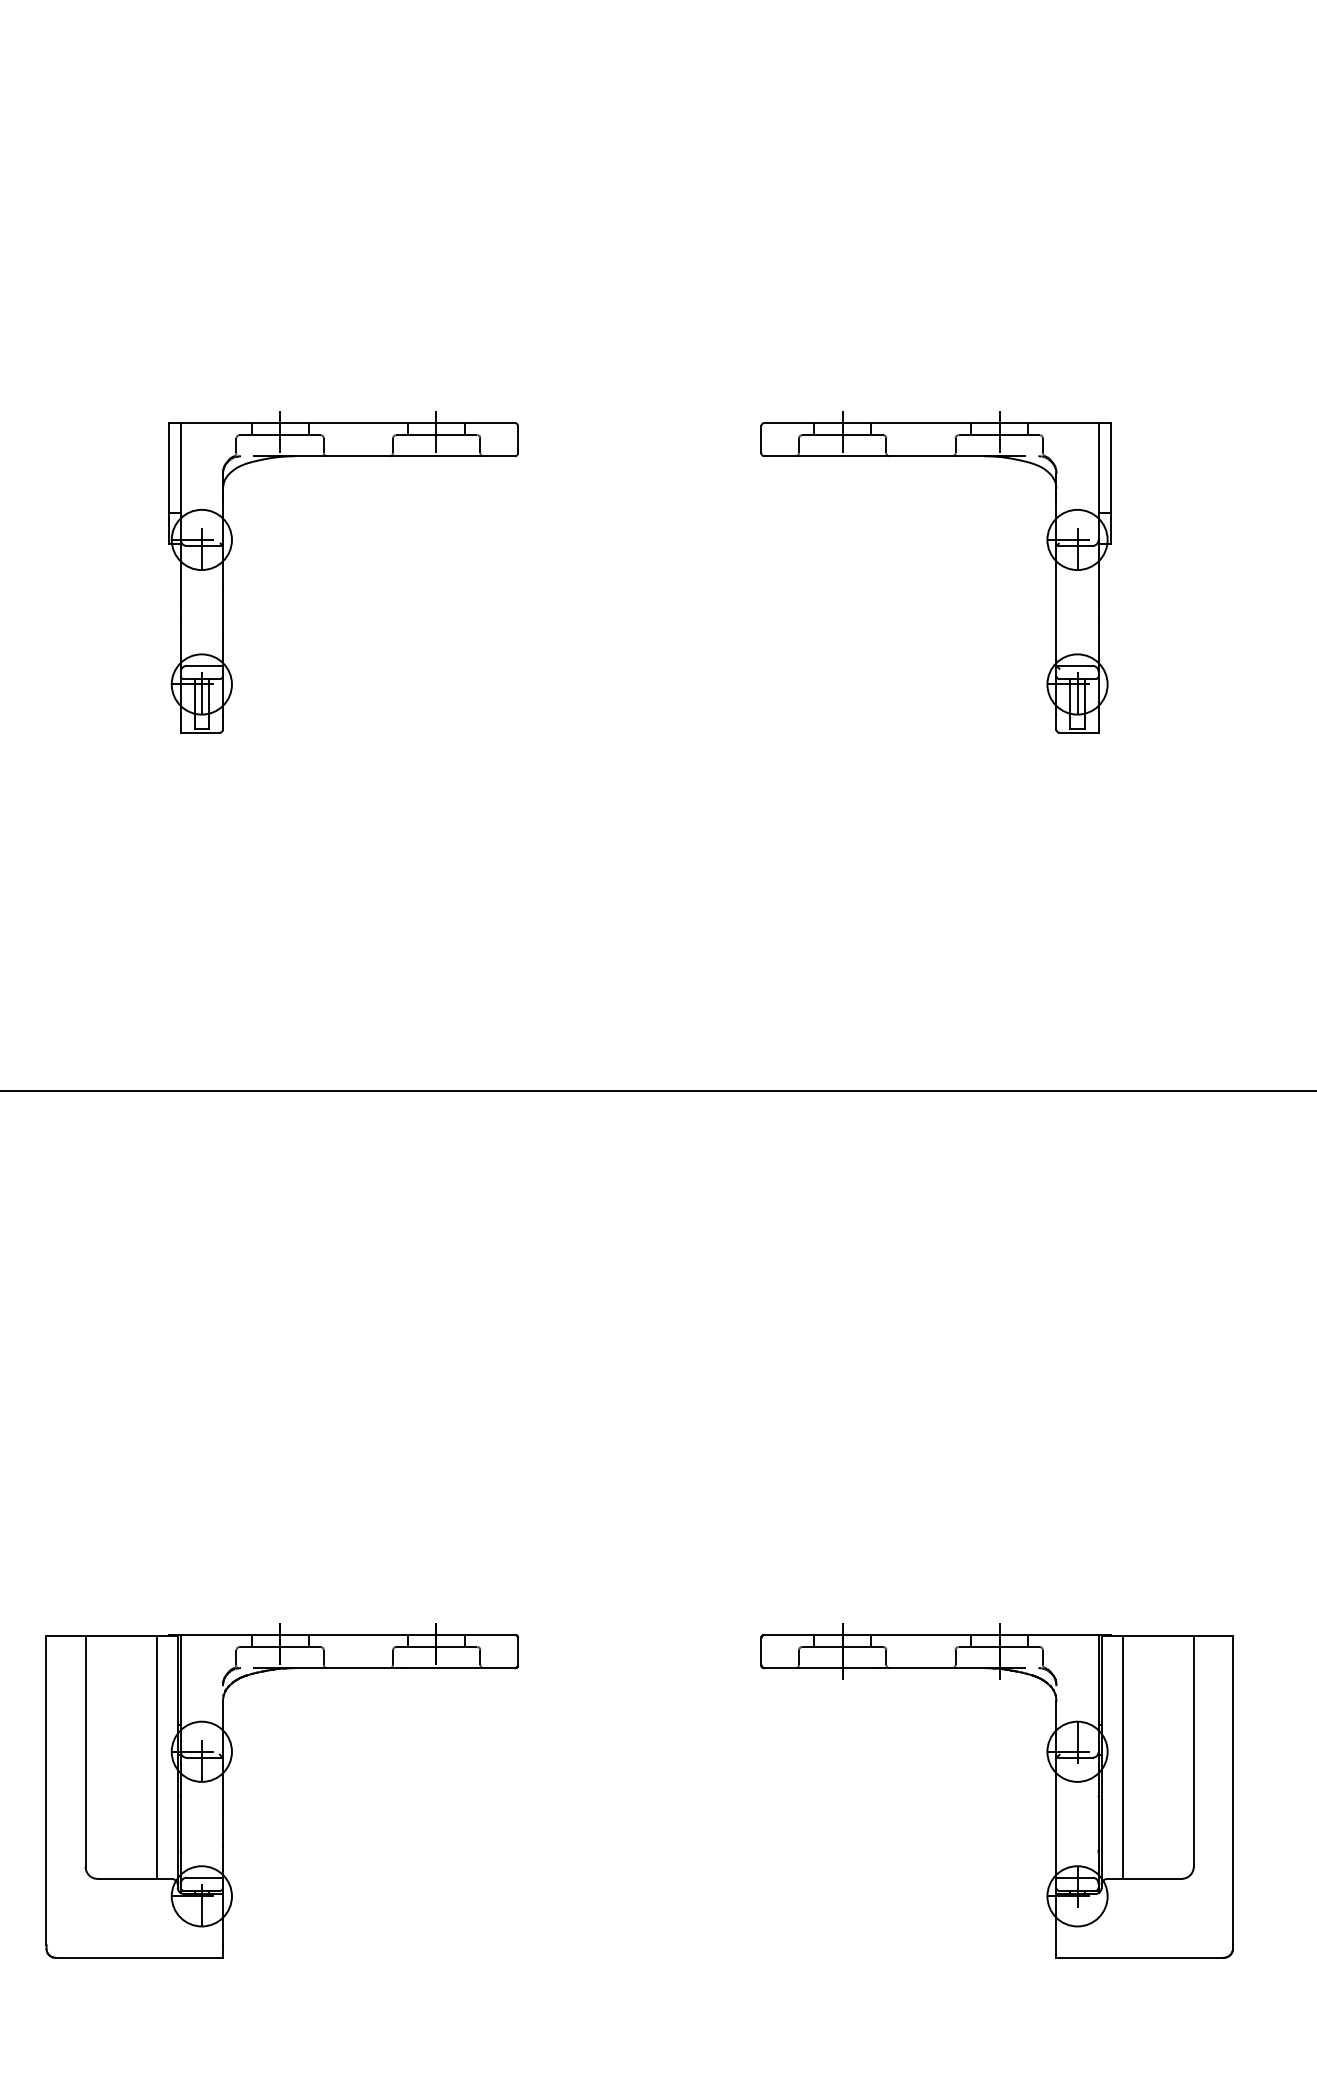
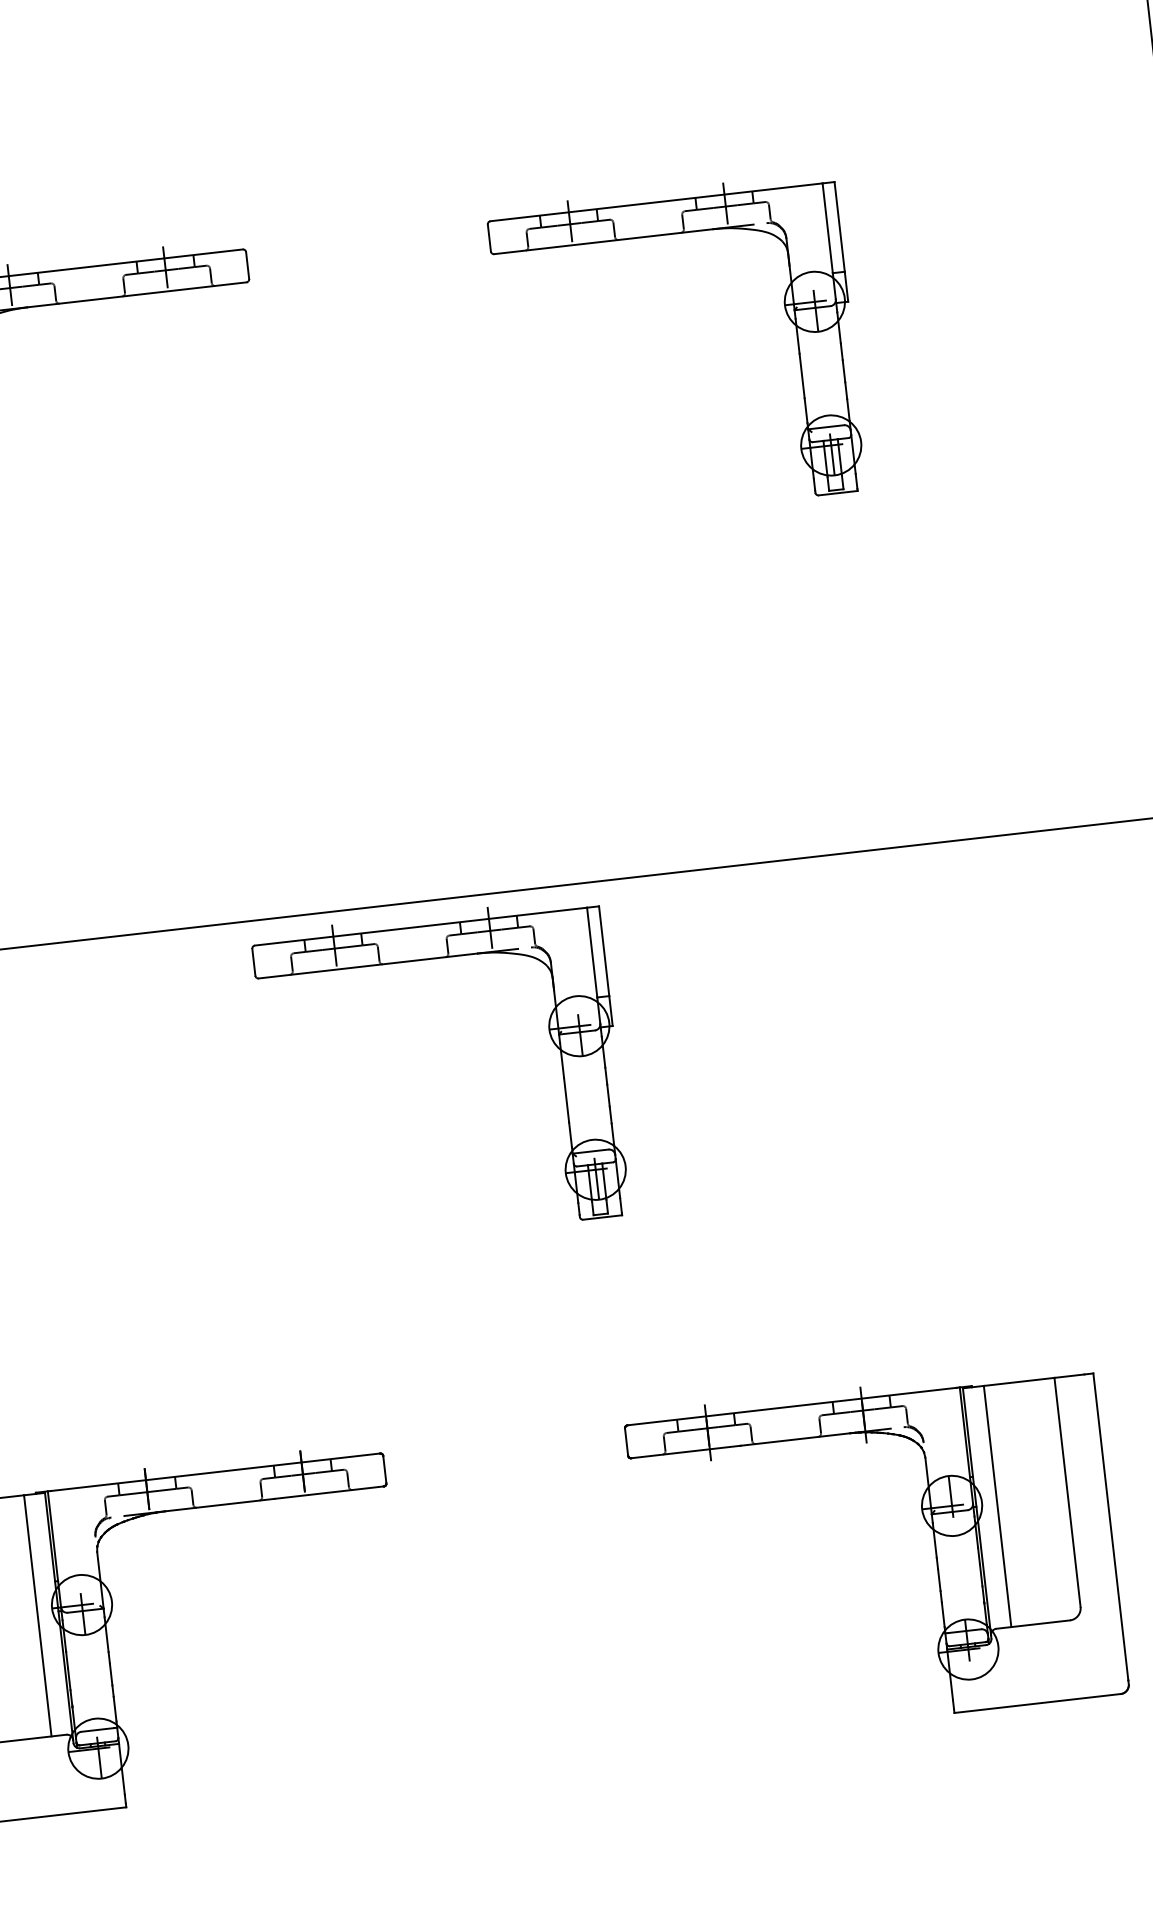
part: (730, 1237) -> (549, 1034), added

